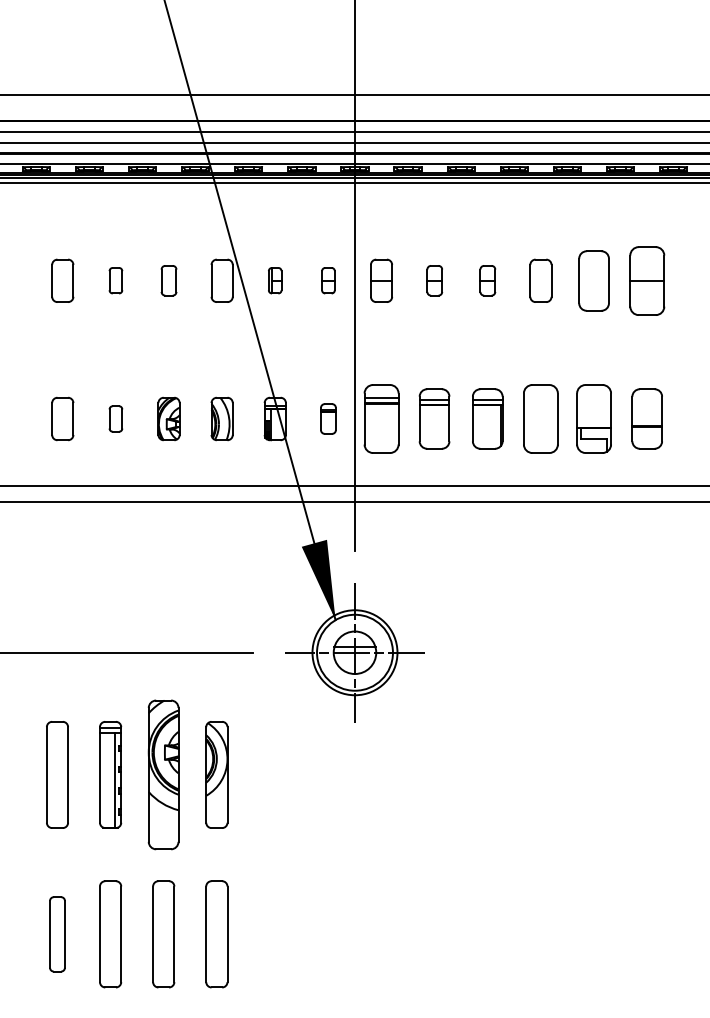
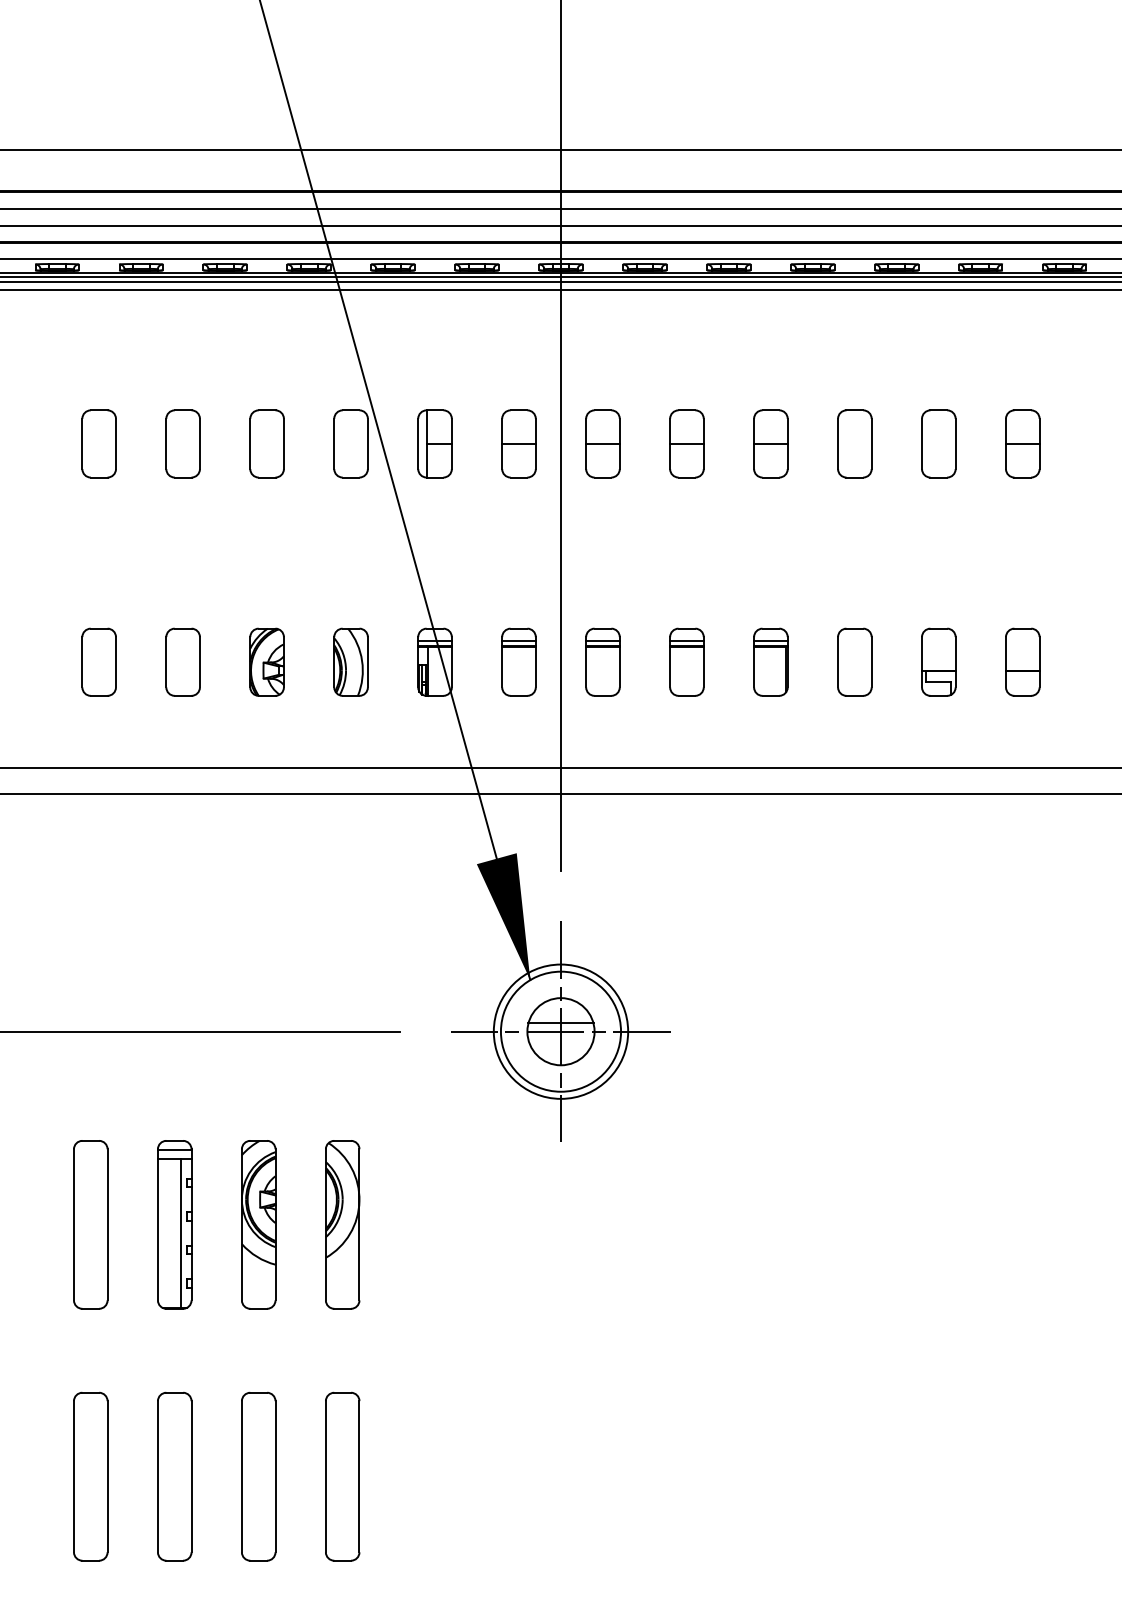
part: (115, 280) -> (182, 443), size x1.67
part: (168, 280) -> (266, 443), size x1.43
part: (274, 280) -> (433, 443), size x1.67
part: (328, 280) -> (519, 443), size x1.67
part: (434, 280) -> (686, 443), size x1.43
part: (487, 280) -> (770, 443), size x1.43
part: (593, 280) -> (937, 443), size x0.71
part: (646, 280) -> (1021, 443), size x0.62
part: (115, 418) -> (182, 661), size x1.67
part: (328, 418) -> (519, 661), size x1.43
part: (381, 418) -> (602, 661), size x0.62
part: (434, 418) -> (686, 661), size x0.71
part: (487, 418) -> (770, 661), size x0.71
part: (540, 418) -> (854, 661), size x0.62
part: (593, 418) -> (937, 661), size x0.62
part: (646, 418) -> (1021, 661), size x0.71
part: (163, 774) -> (258, 1224), size x0.71
part: (57, 934) -> (90, 1477), size x1.43

